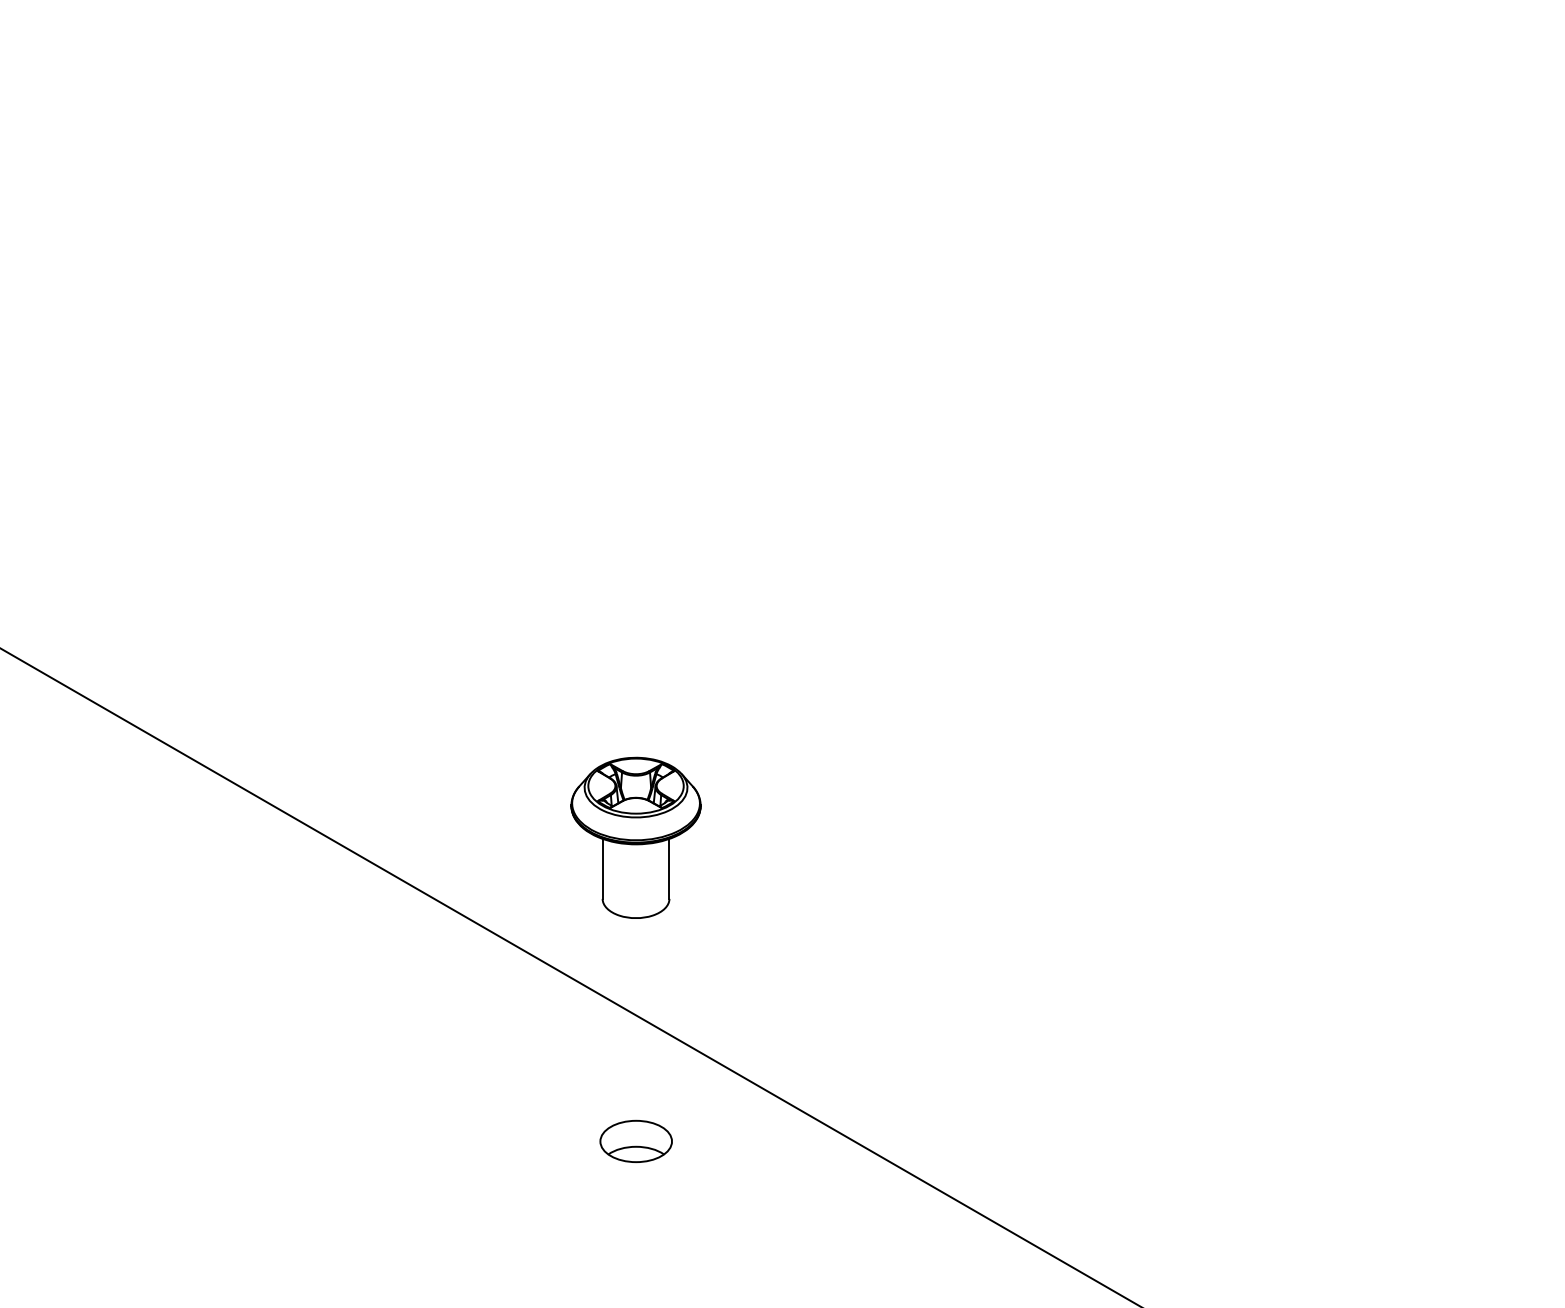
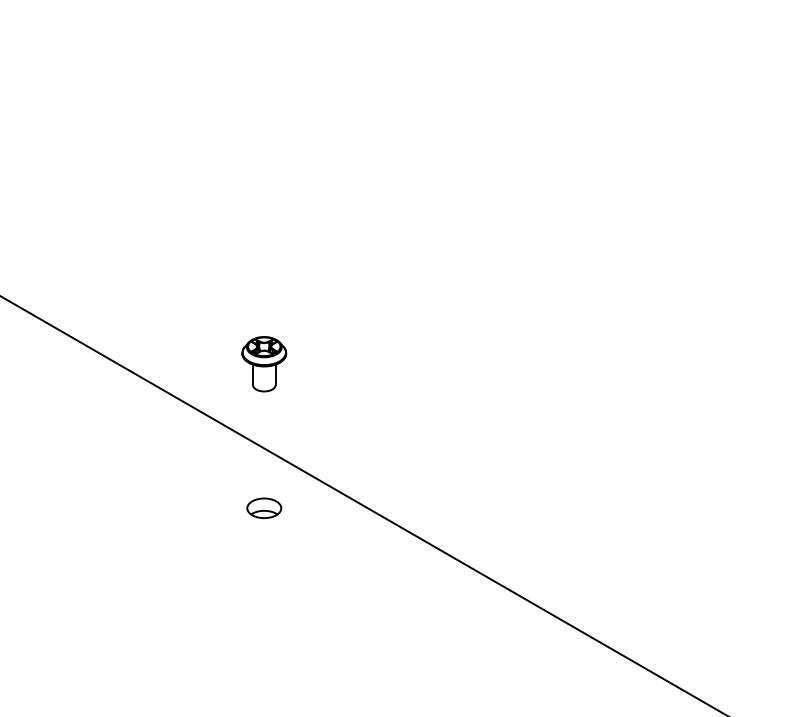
part: (636, 838) -> (264, 364), size x0.71

